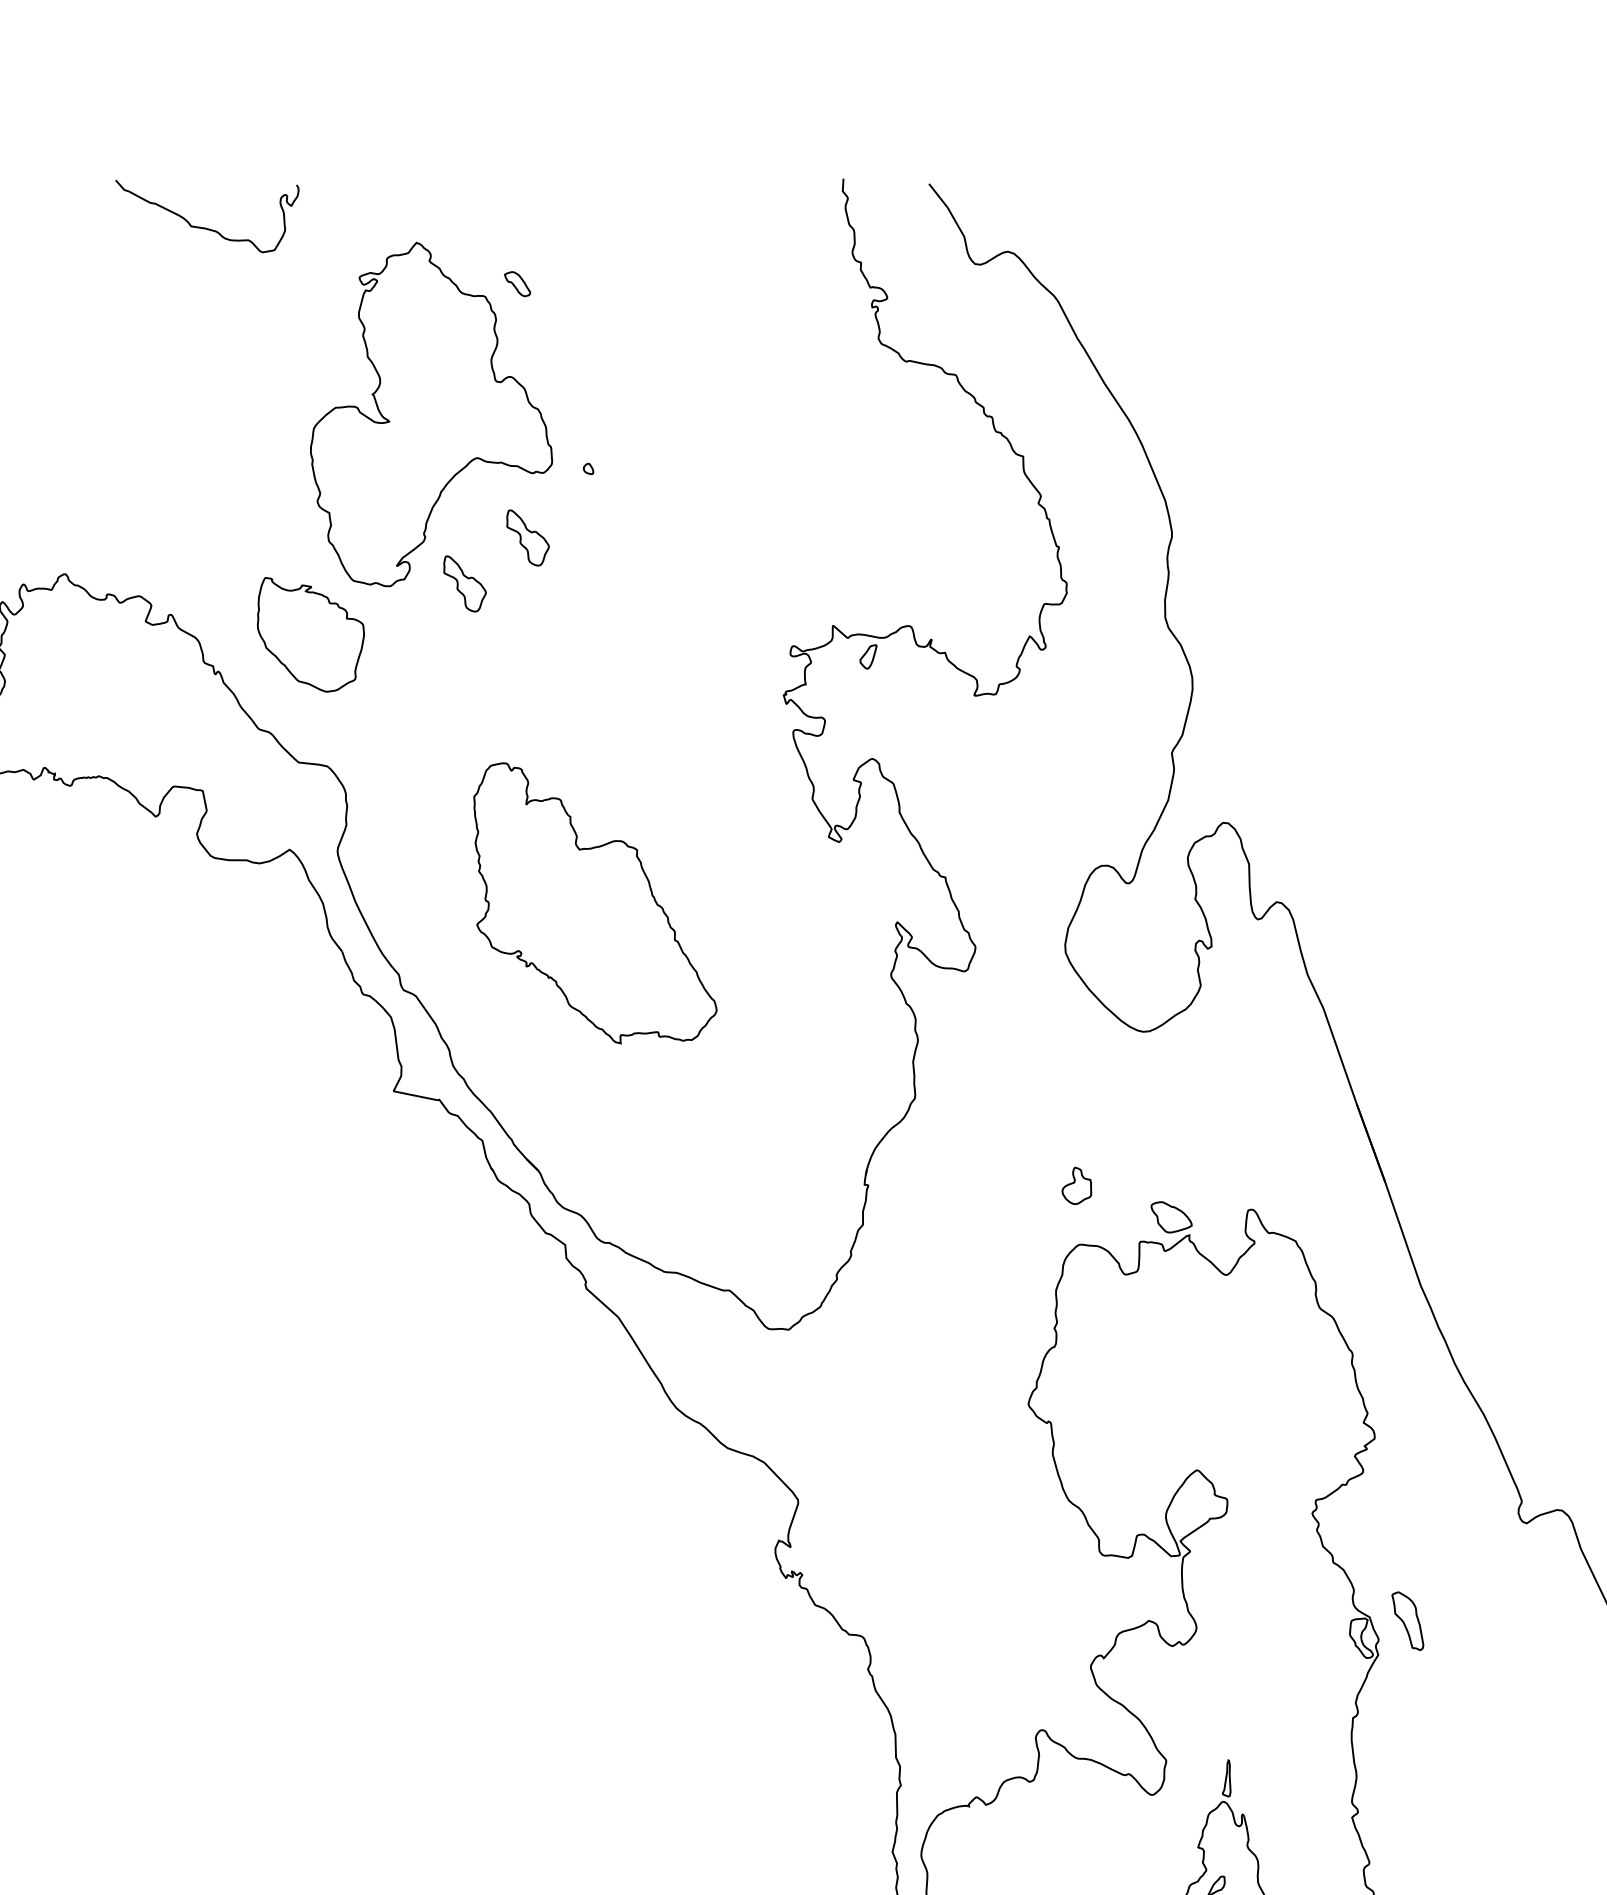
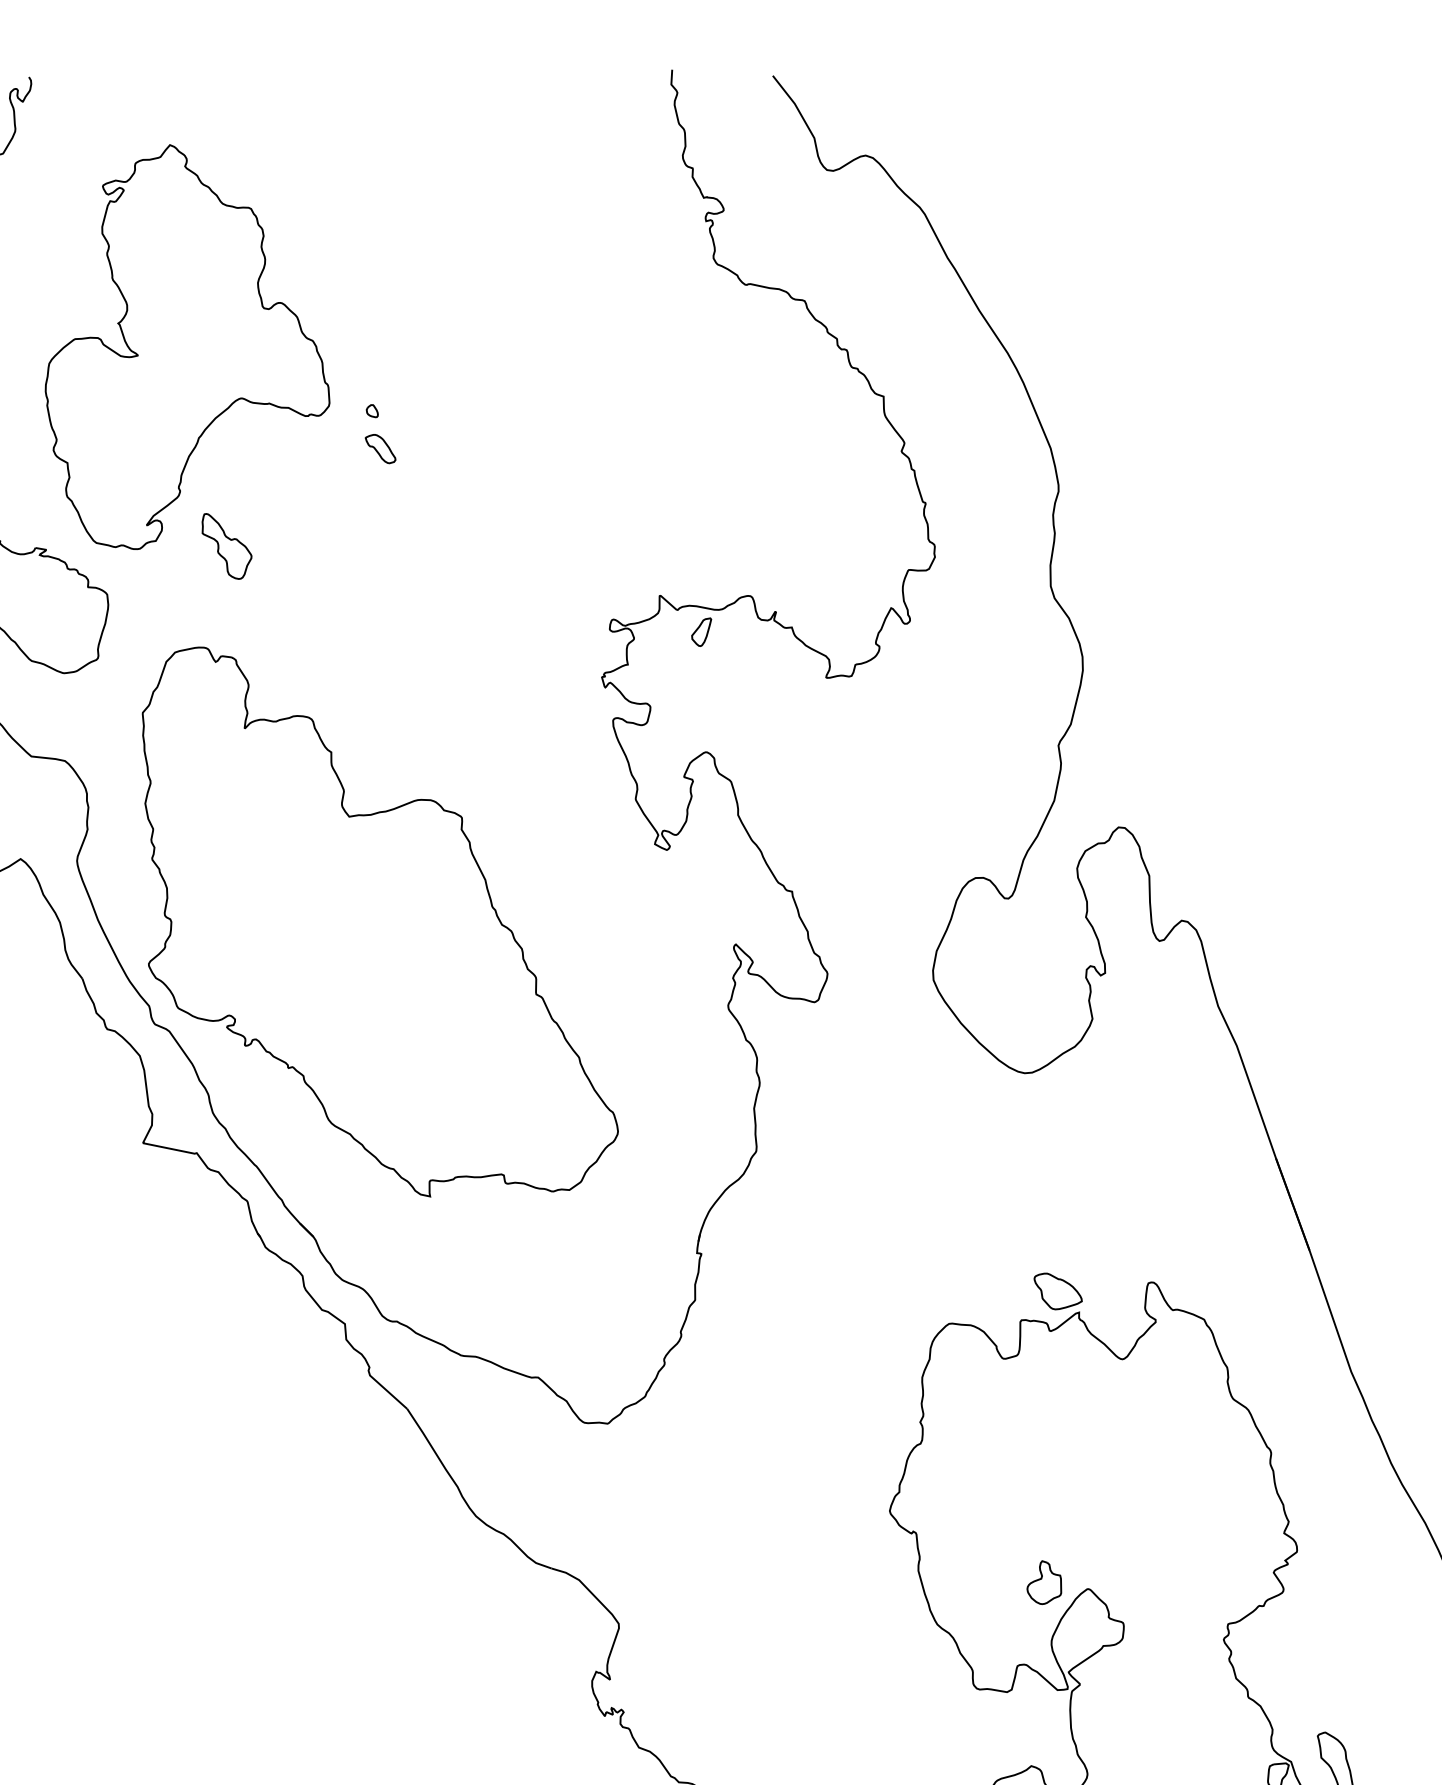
part: (517, 284) -> (380, 449), moved
part: (527, 537) -> (300, 491), removed
part: (595, 903) -> (380, 922), size x1.67
part: (1076, 1185) -> (1043, 1582), moved

